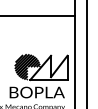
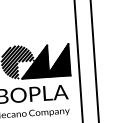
hatch: (48, 67) -> (44, 60), added

